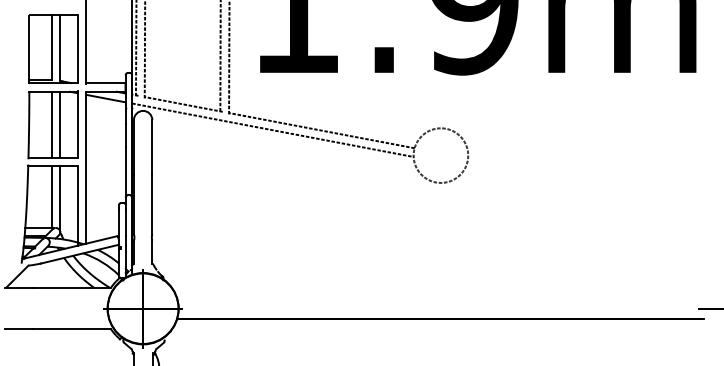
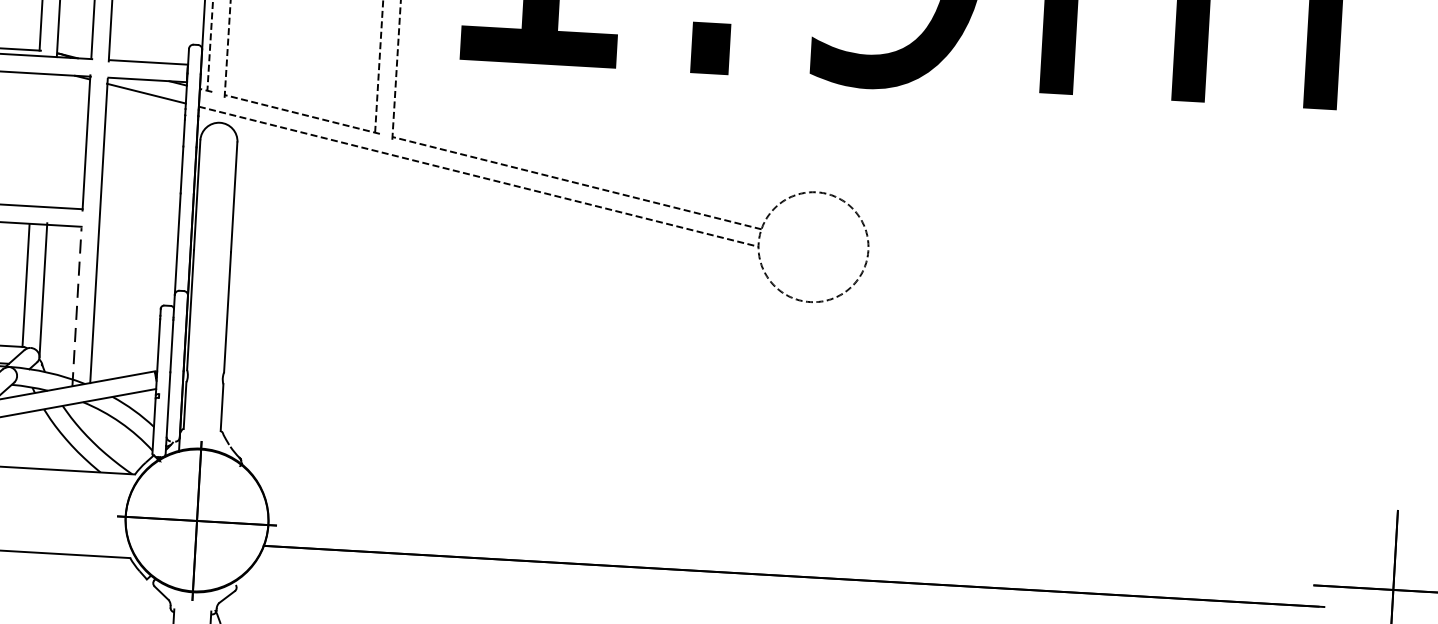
line: (60, 123) -> (52, 138), removed
line: (51, 124) -> (34, 139), removed
line: (77, 205) -> (77, 305), solid -> dashed

